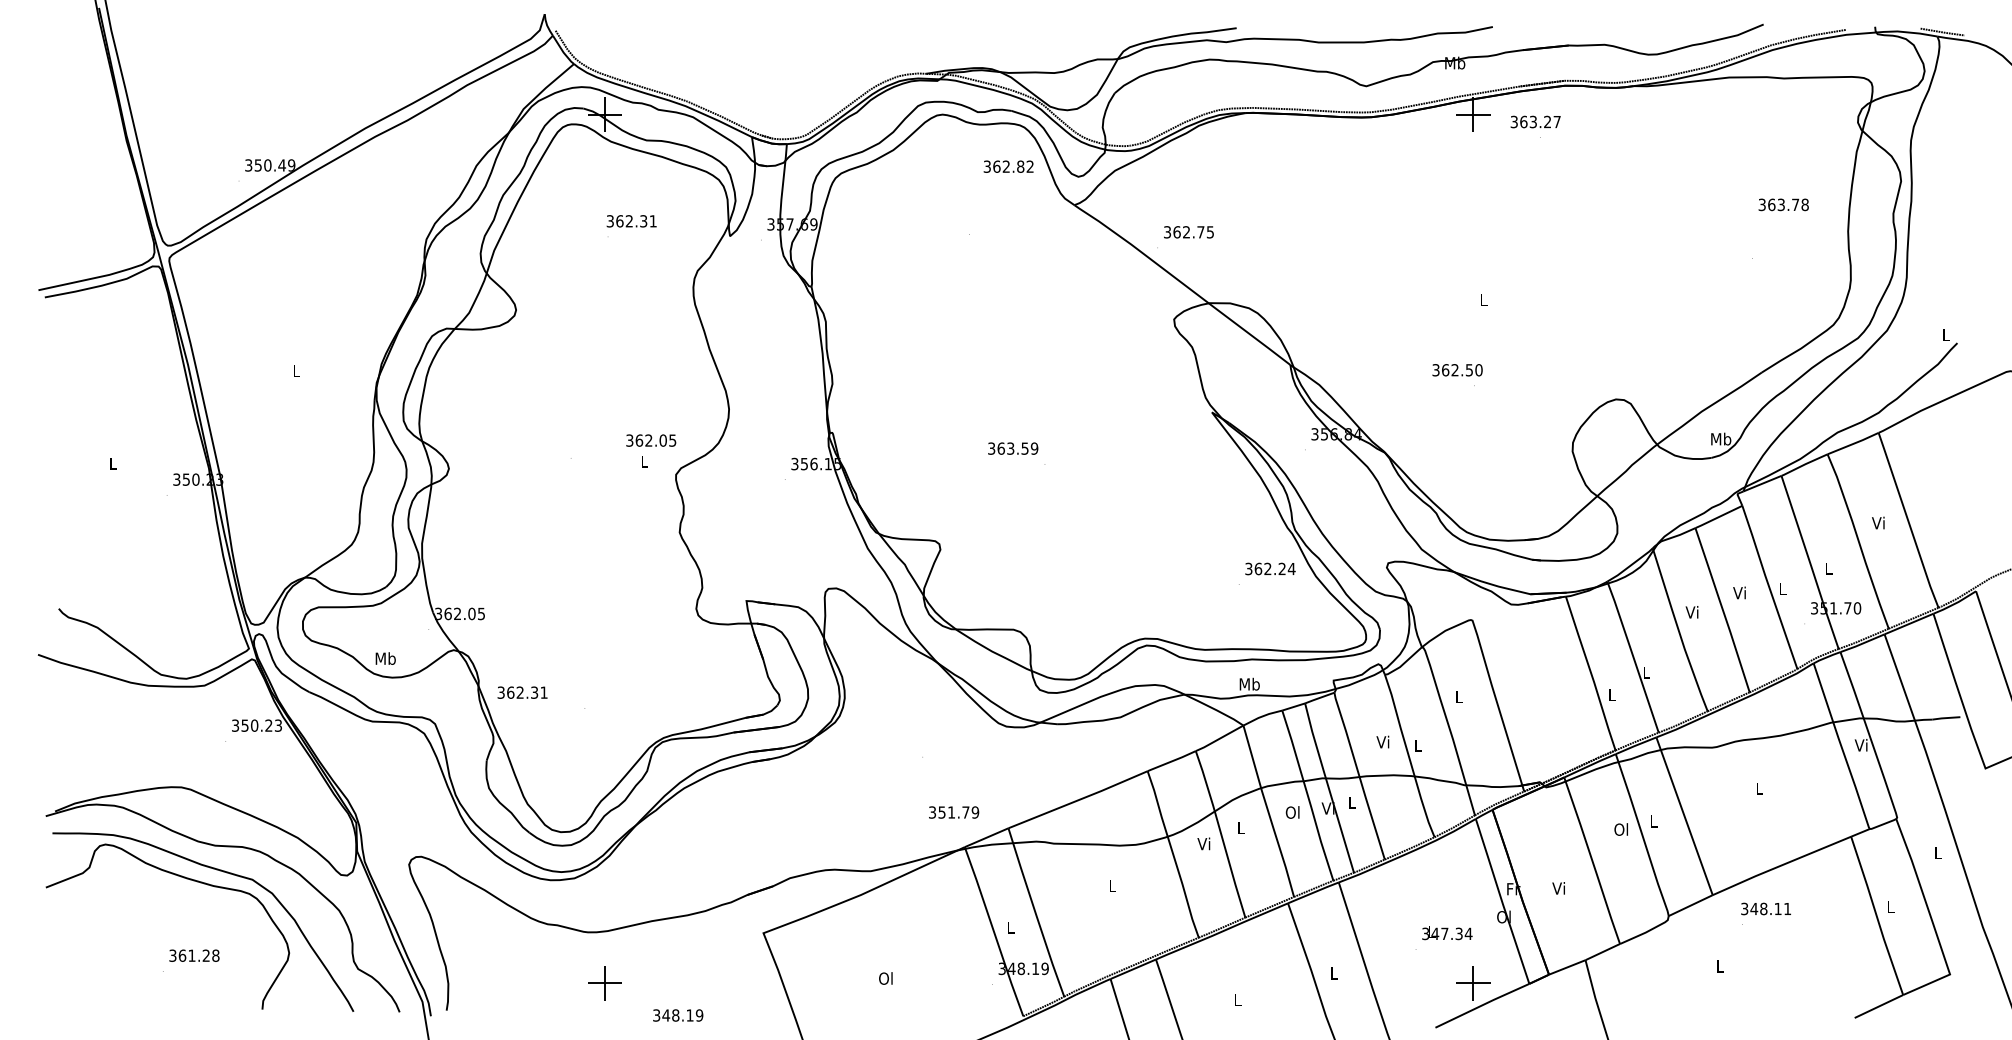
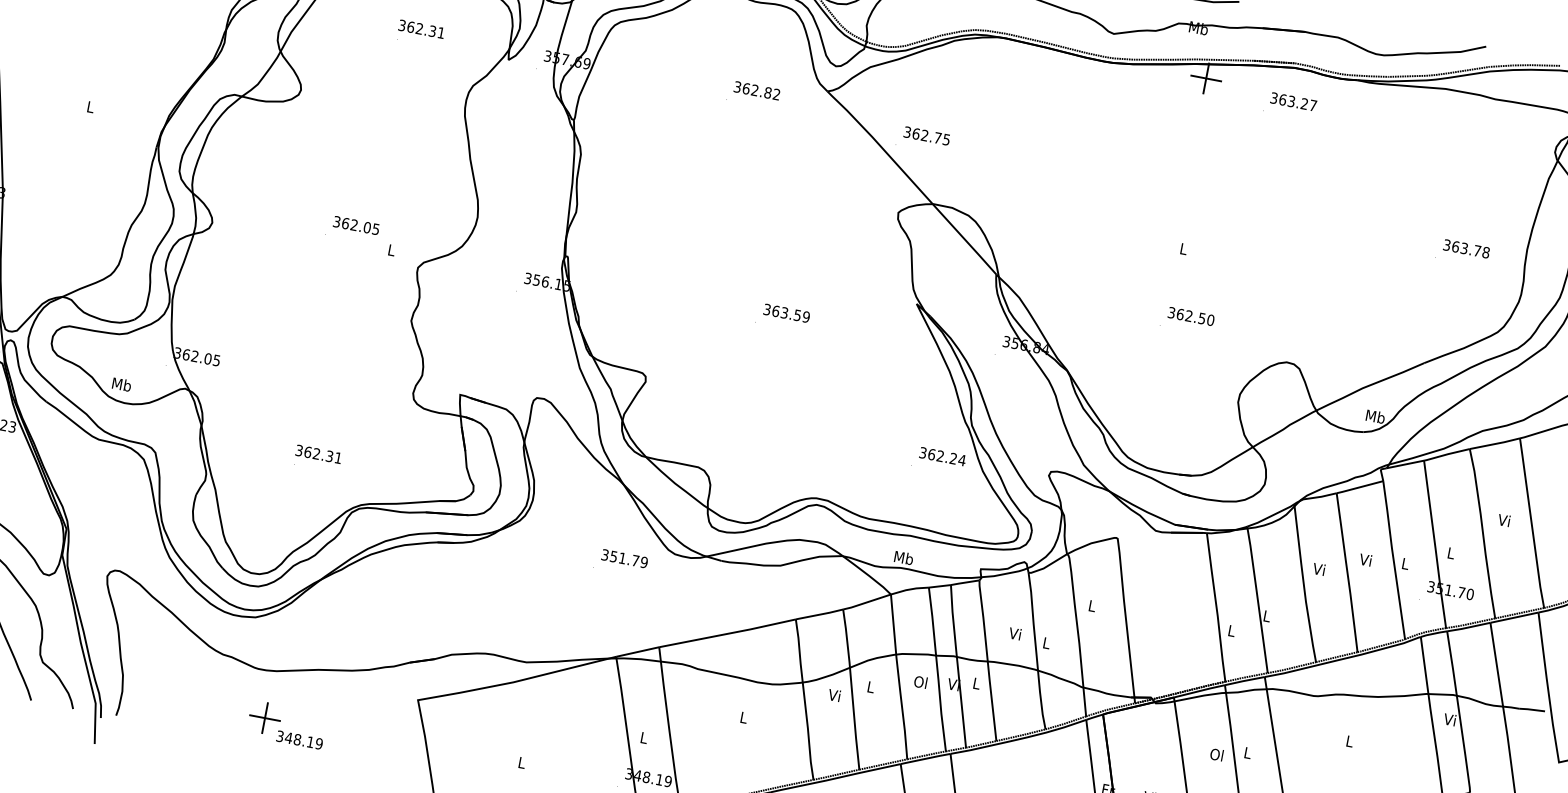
text: (1535, 121) -> (1293, 101), moved
text: (1008, 166) -> (756, 90), moved
text: (1783, 204) -> (1466, 248), moved
text: (1457, 370) -> (1191, 316), moved
text: (651, 440) -> (356, 225), moved
text: (1013, 448) -> (787, 313), moved
text: (522, 692) -> (318, 454), moved
text: (954, 812) -> (625, 558), moved
text: (885, 978) -> (521, 762), Ol -> L
text: (678, 1015) -> (300, 740), moved

